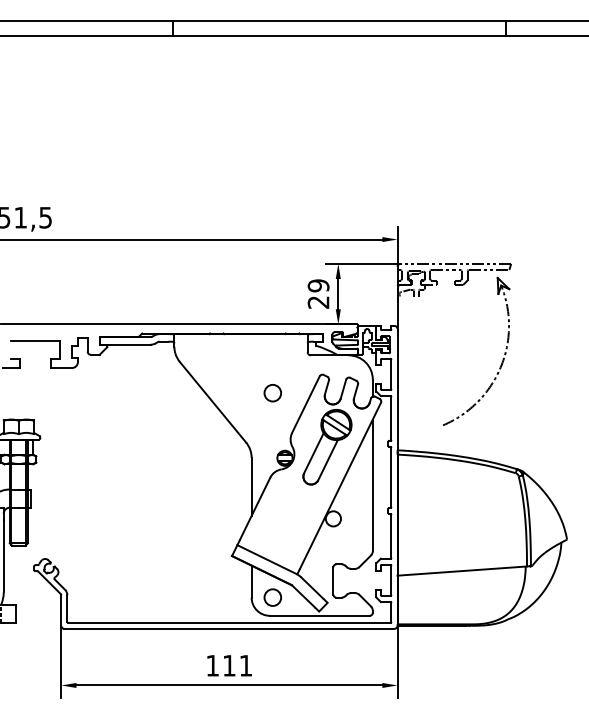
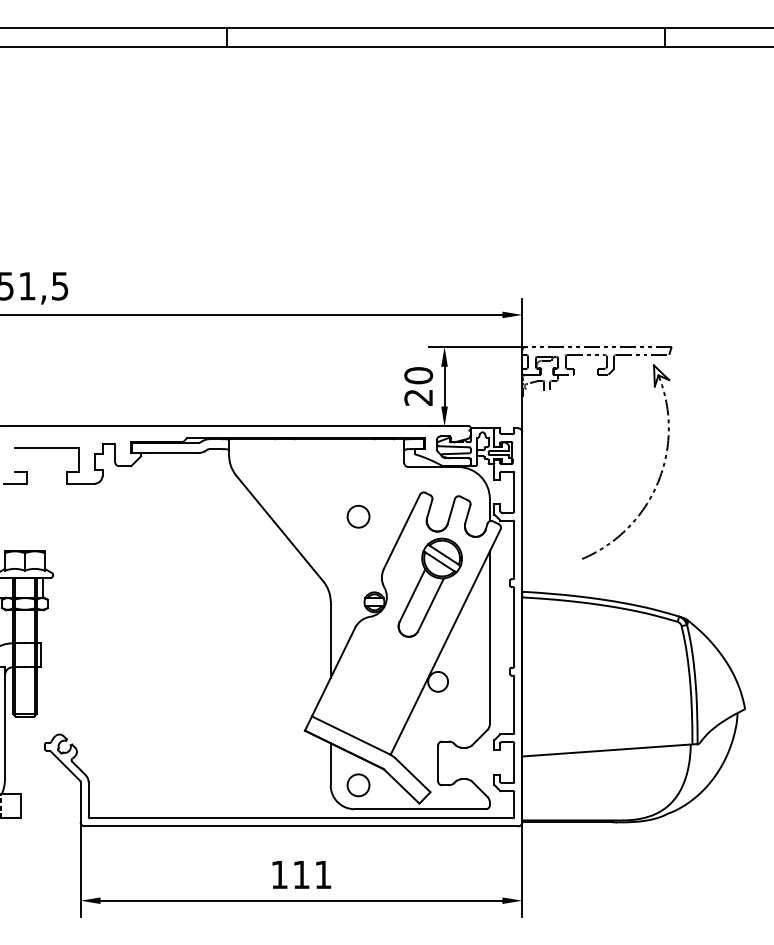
text: (318, 285) -> (418, 375), 29 -> 20

